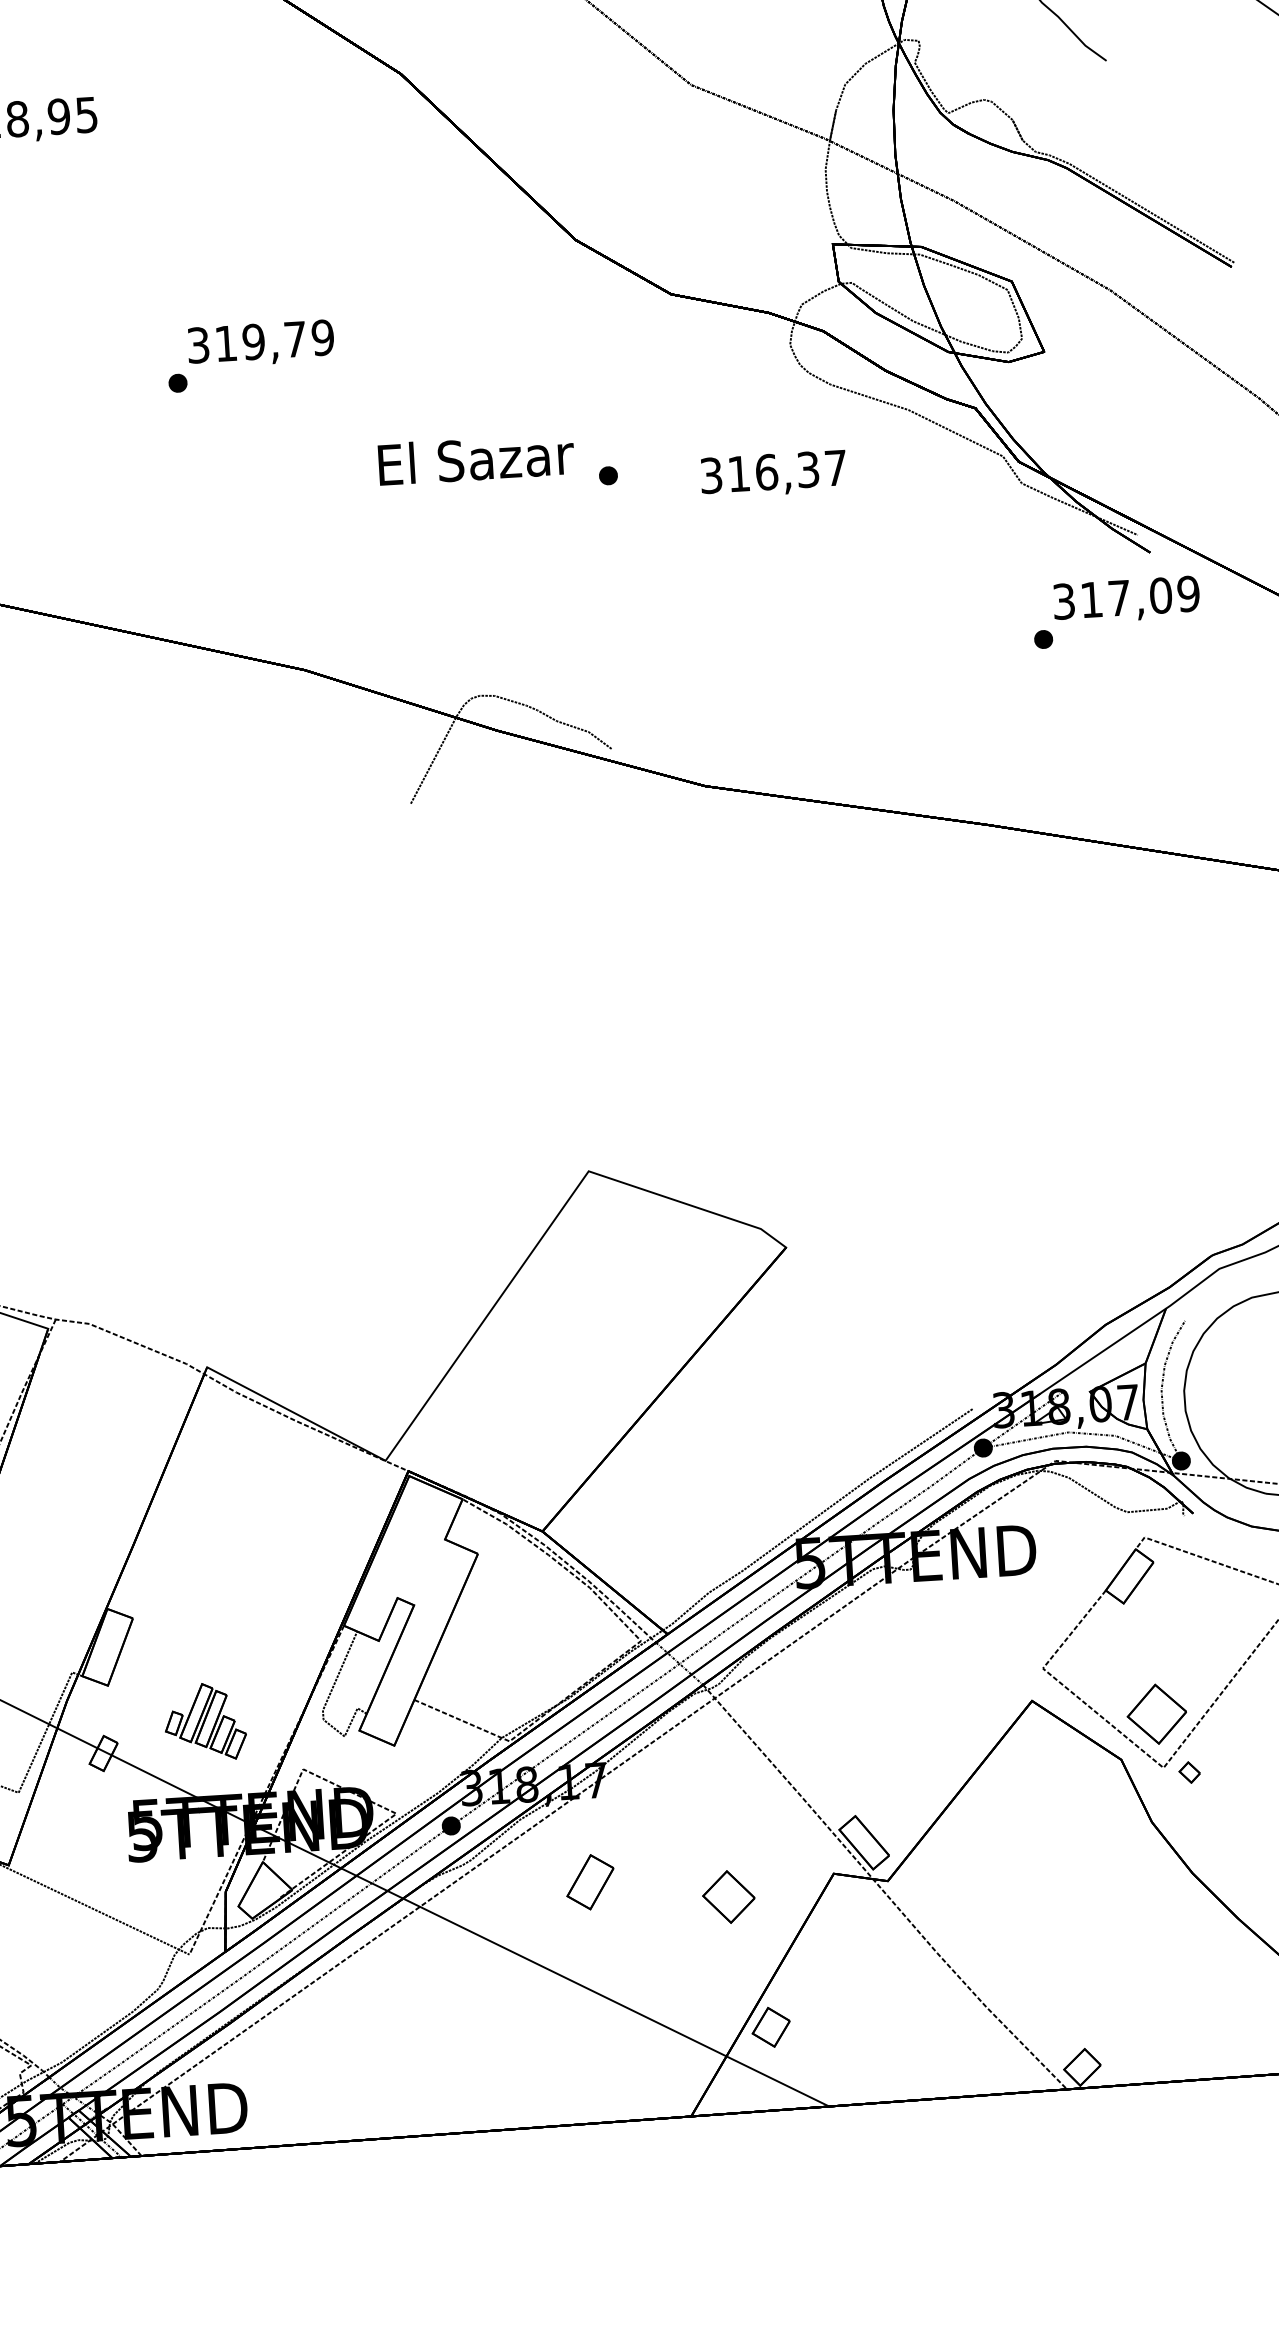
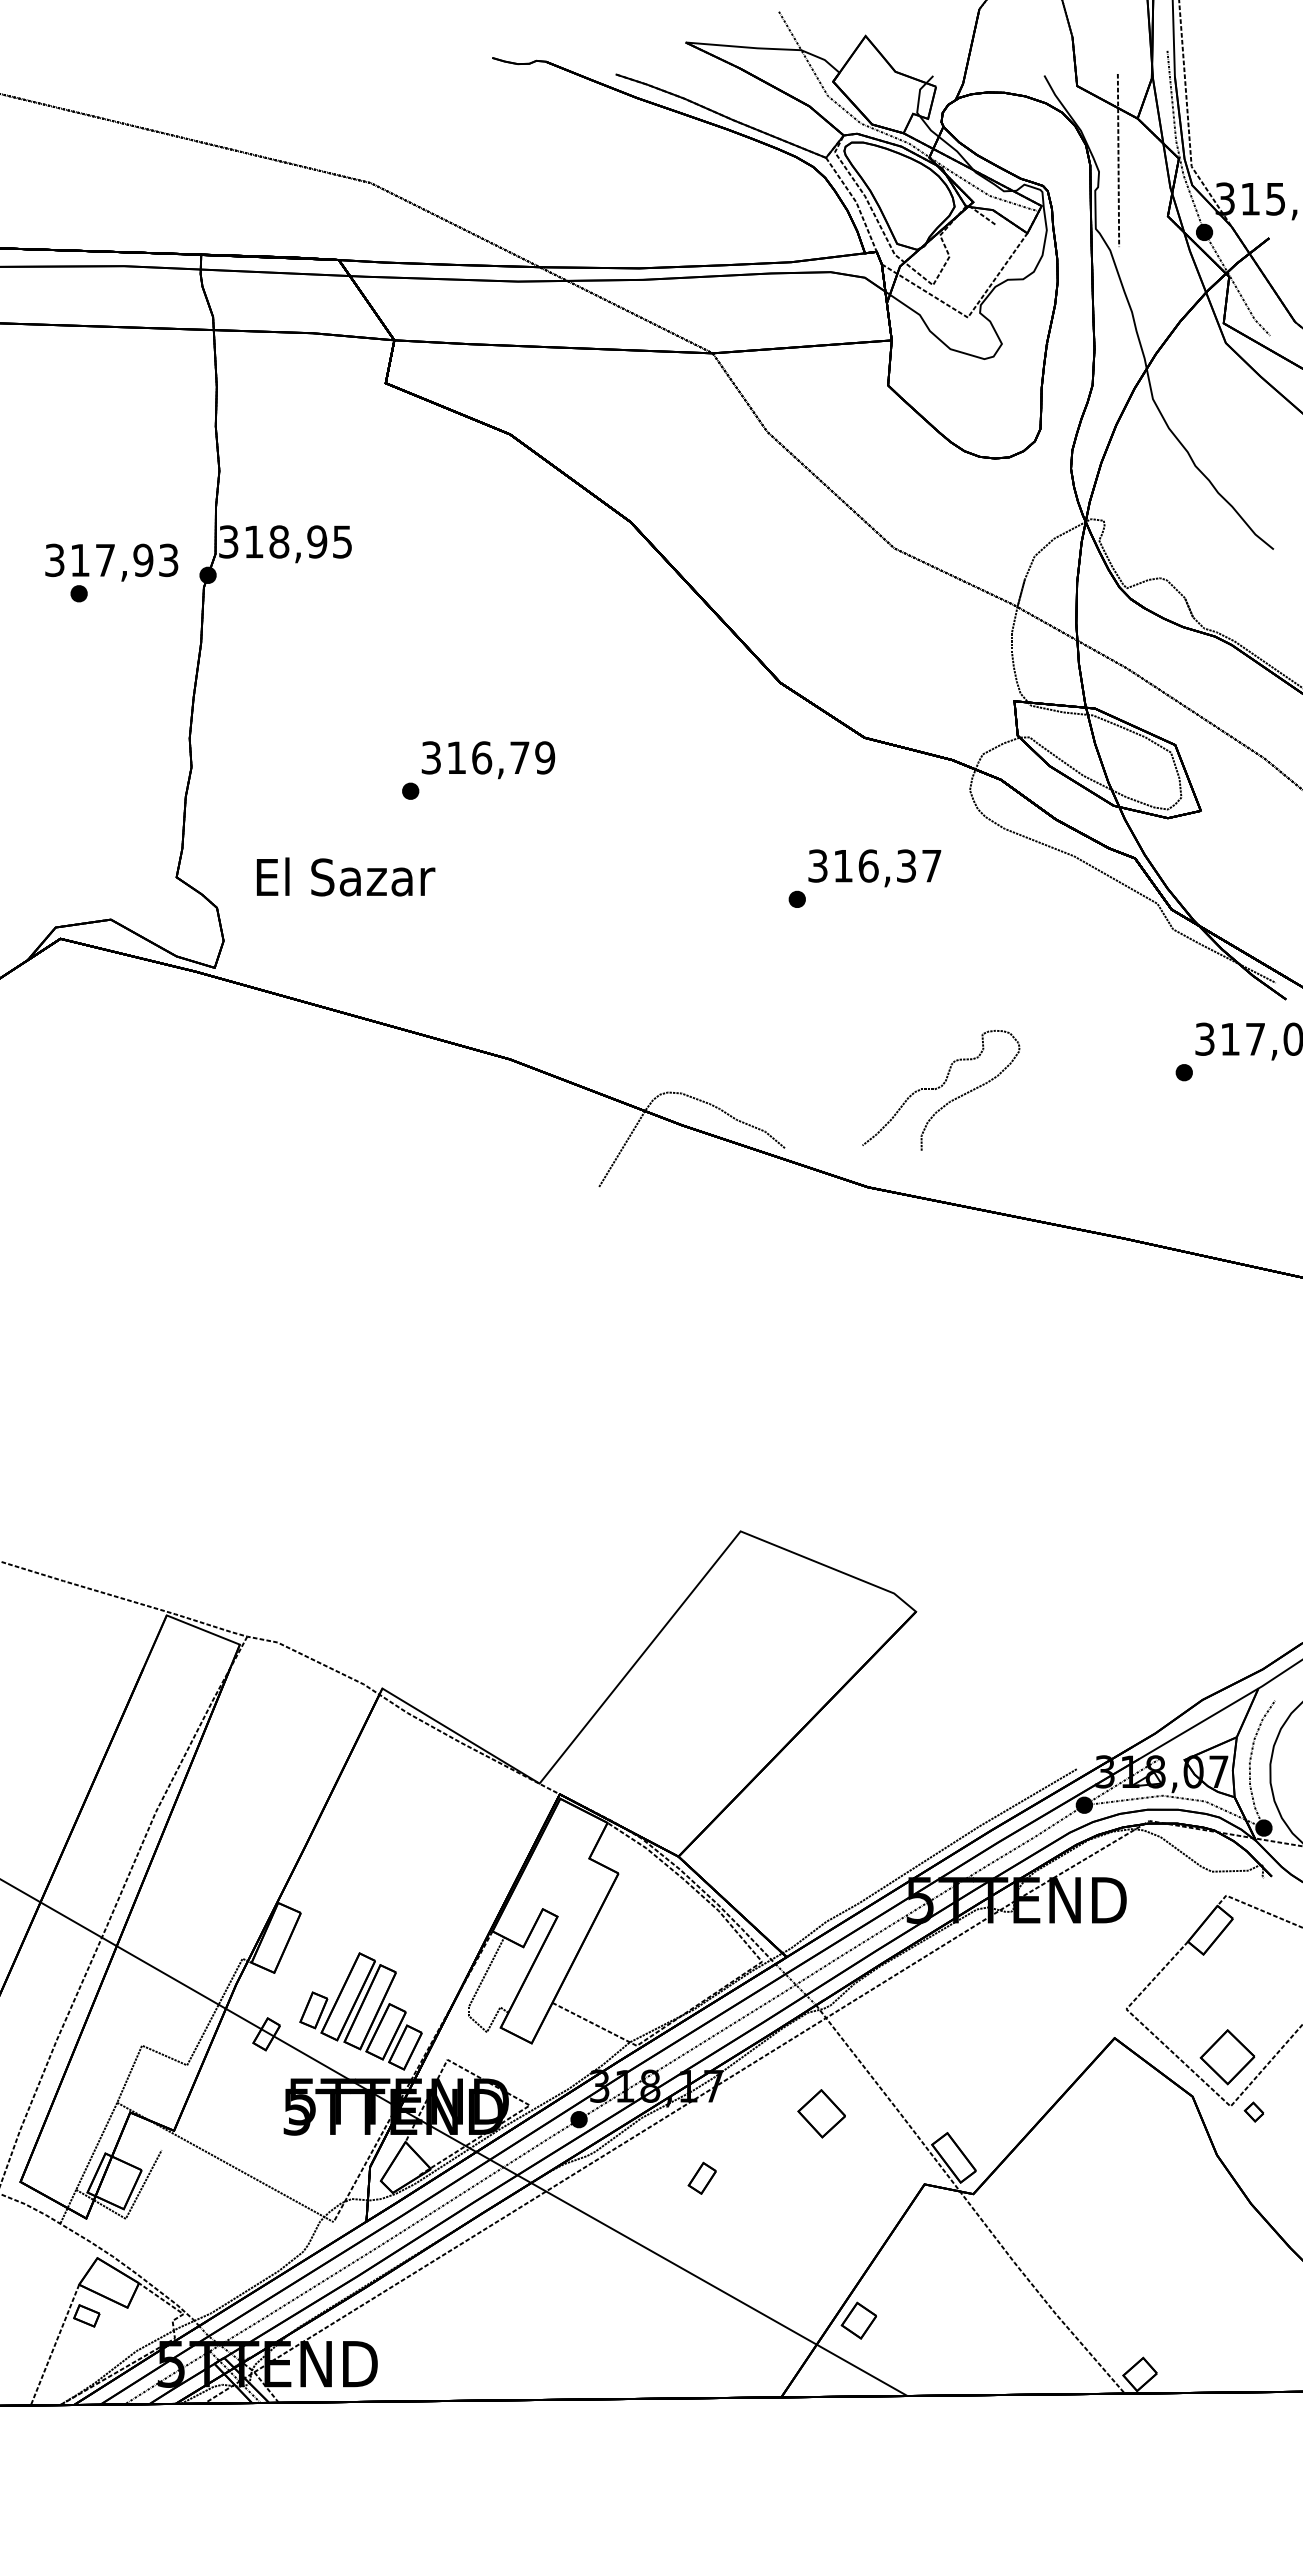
text: (254, 341) -> (482, 757), 319,79 -> 316,79
text: (476, 458) -> (346, 876), moved
text: (773, 474) -> (874, 868), moved
curve: (776, 673) -> (939, 1088), added
part: (204, 1722) -> (360, 2011), size x1.67
part: (589, 1881) -> (701, 2177), size x0.62
part: (728, 1896) -> (821, 2113), moved

